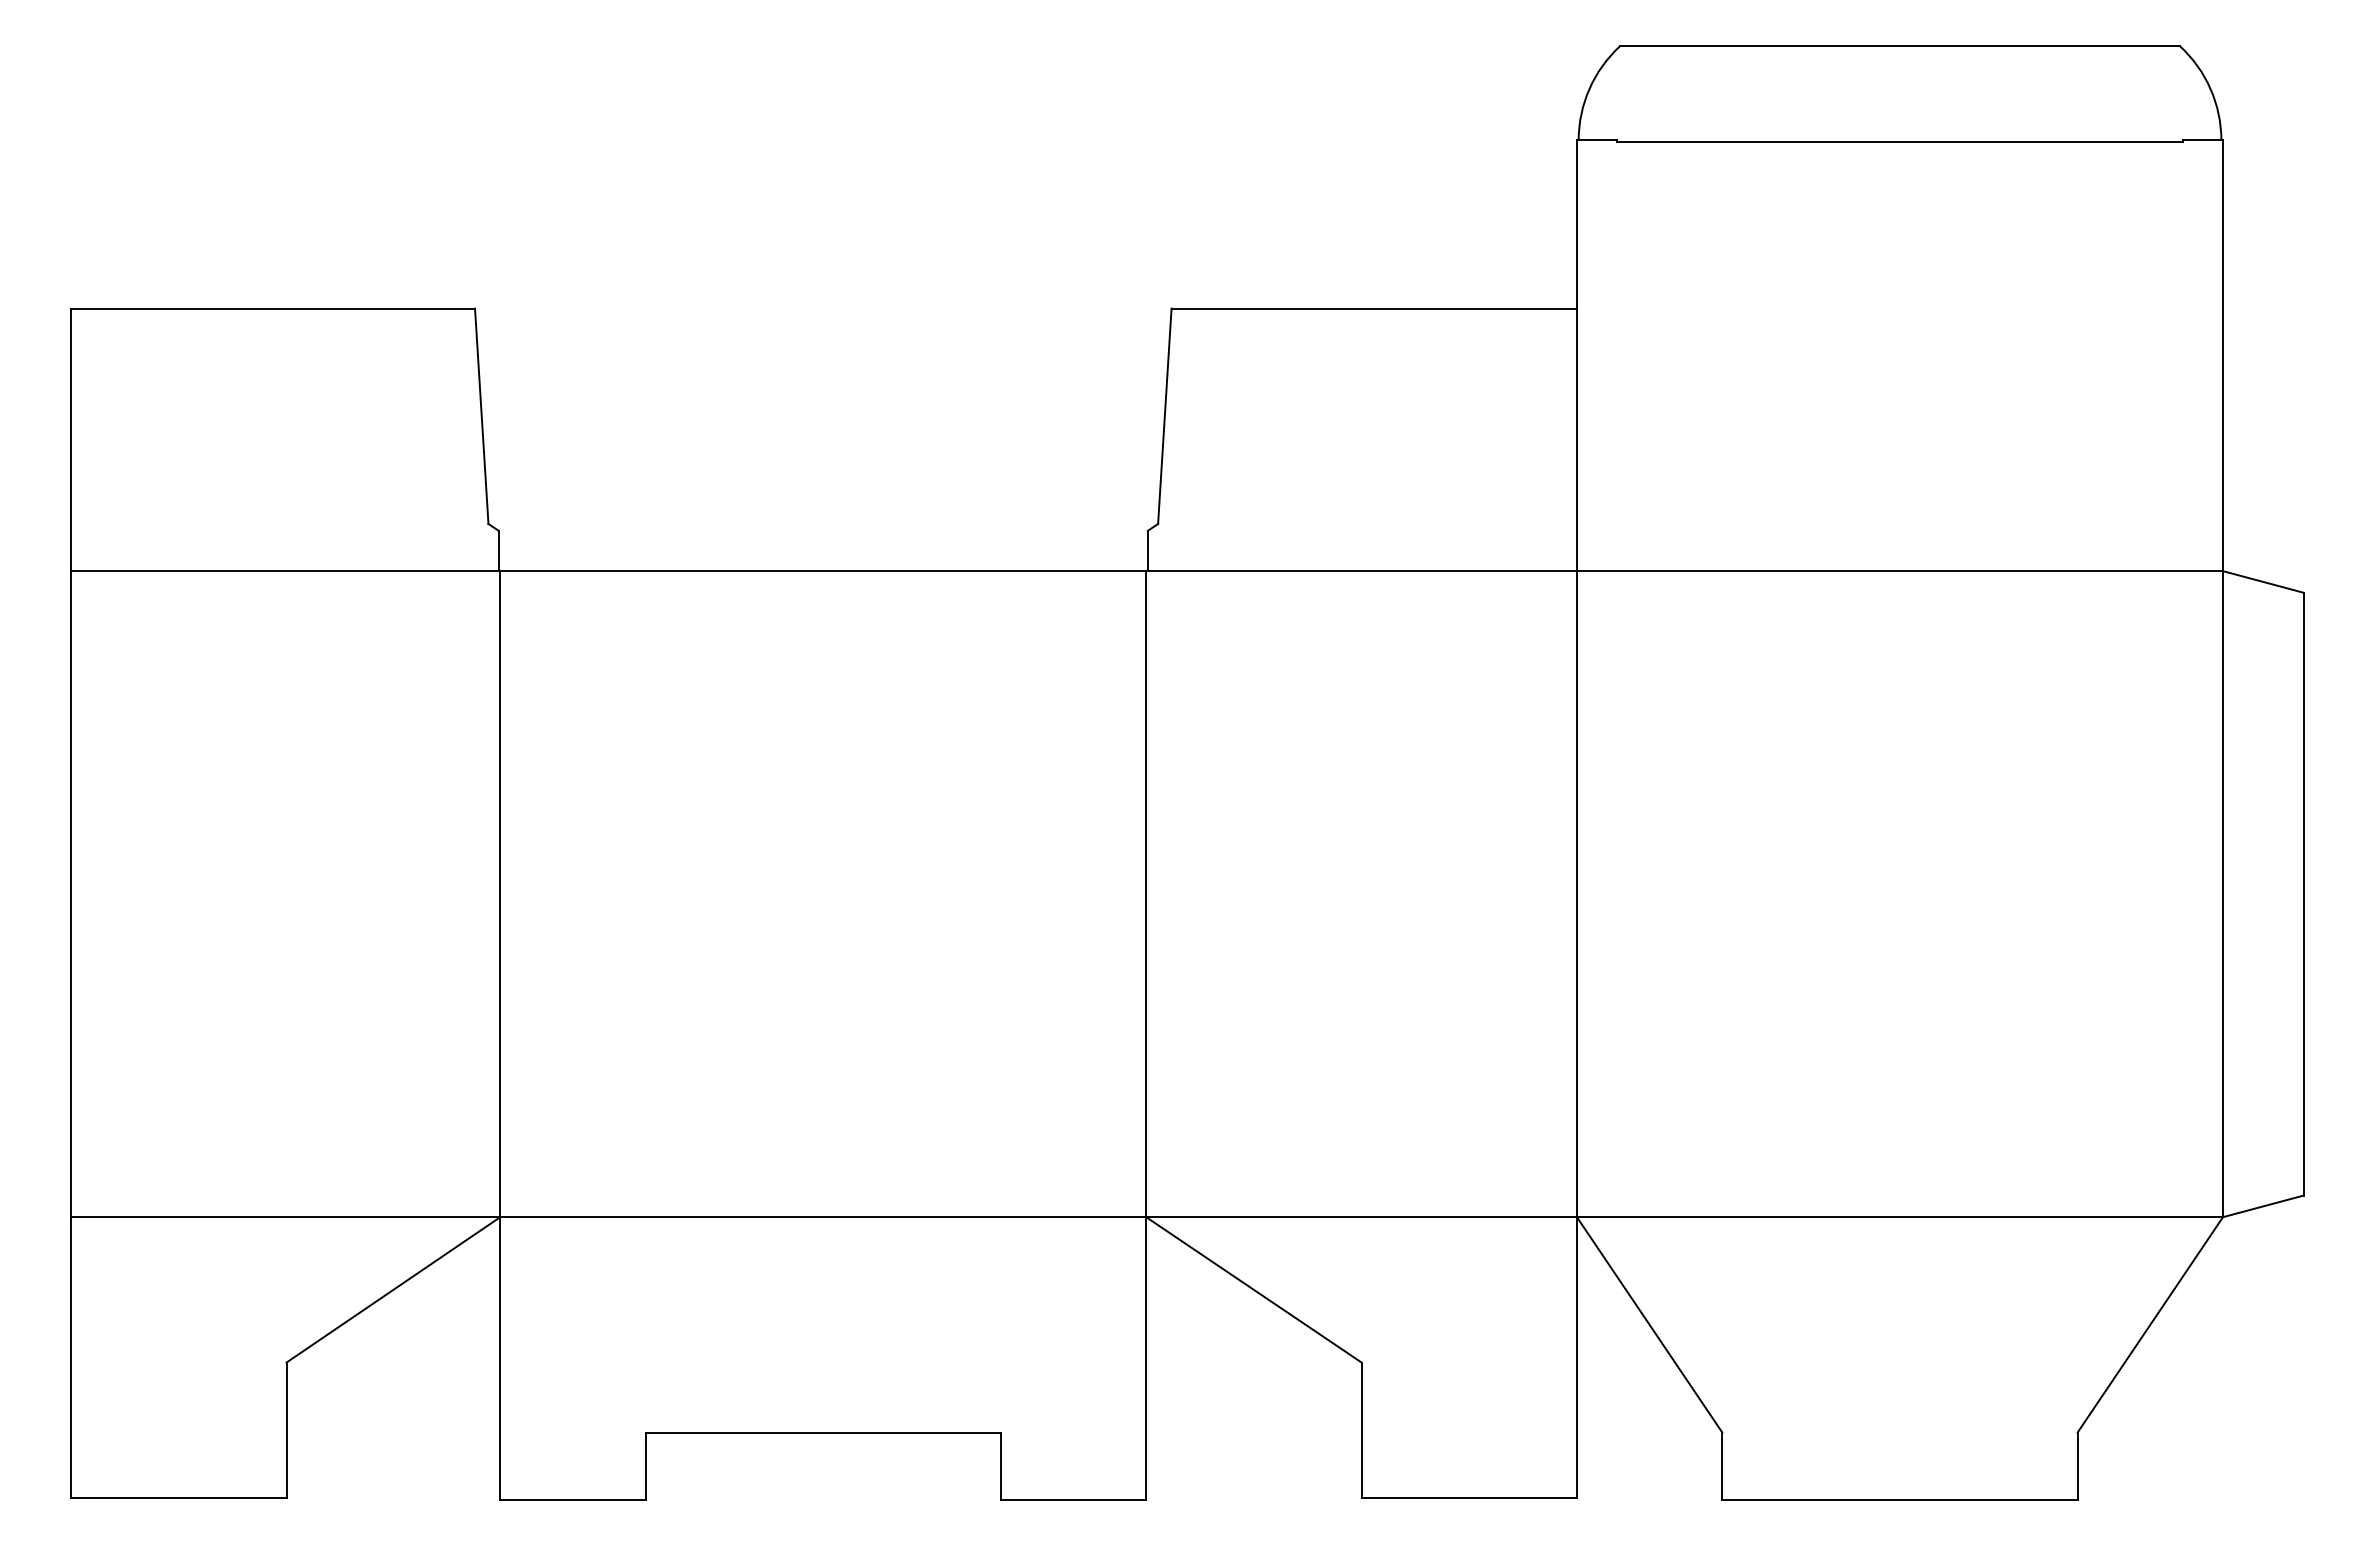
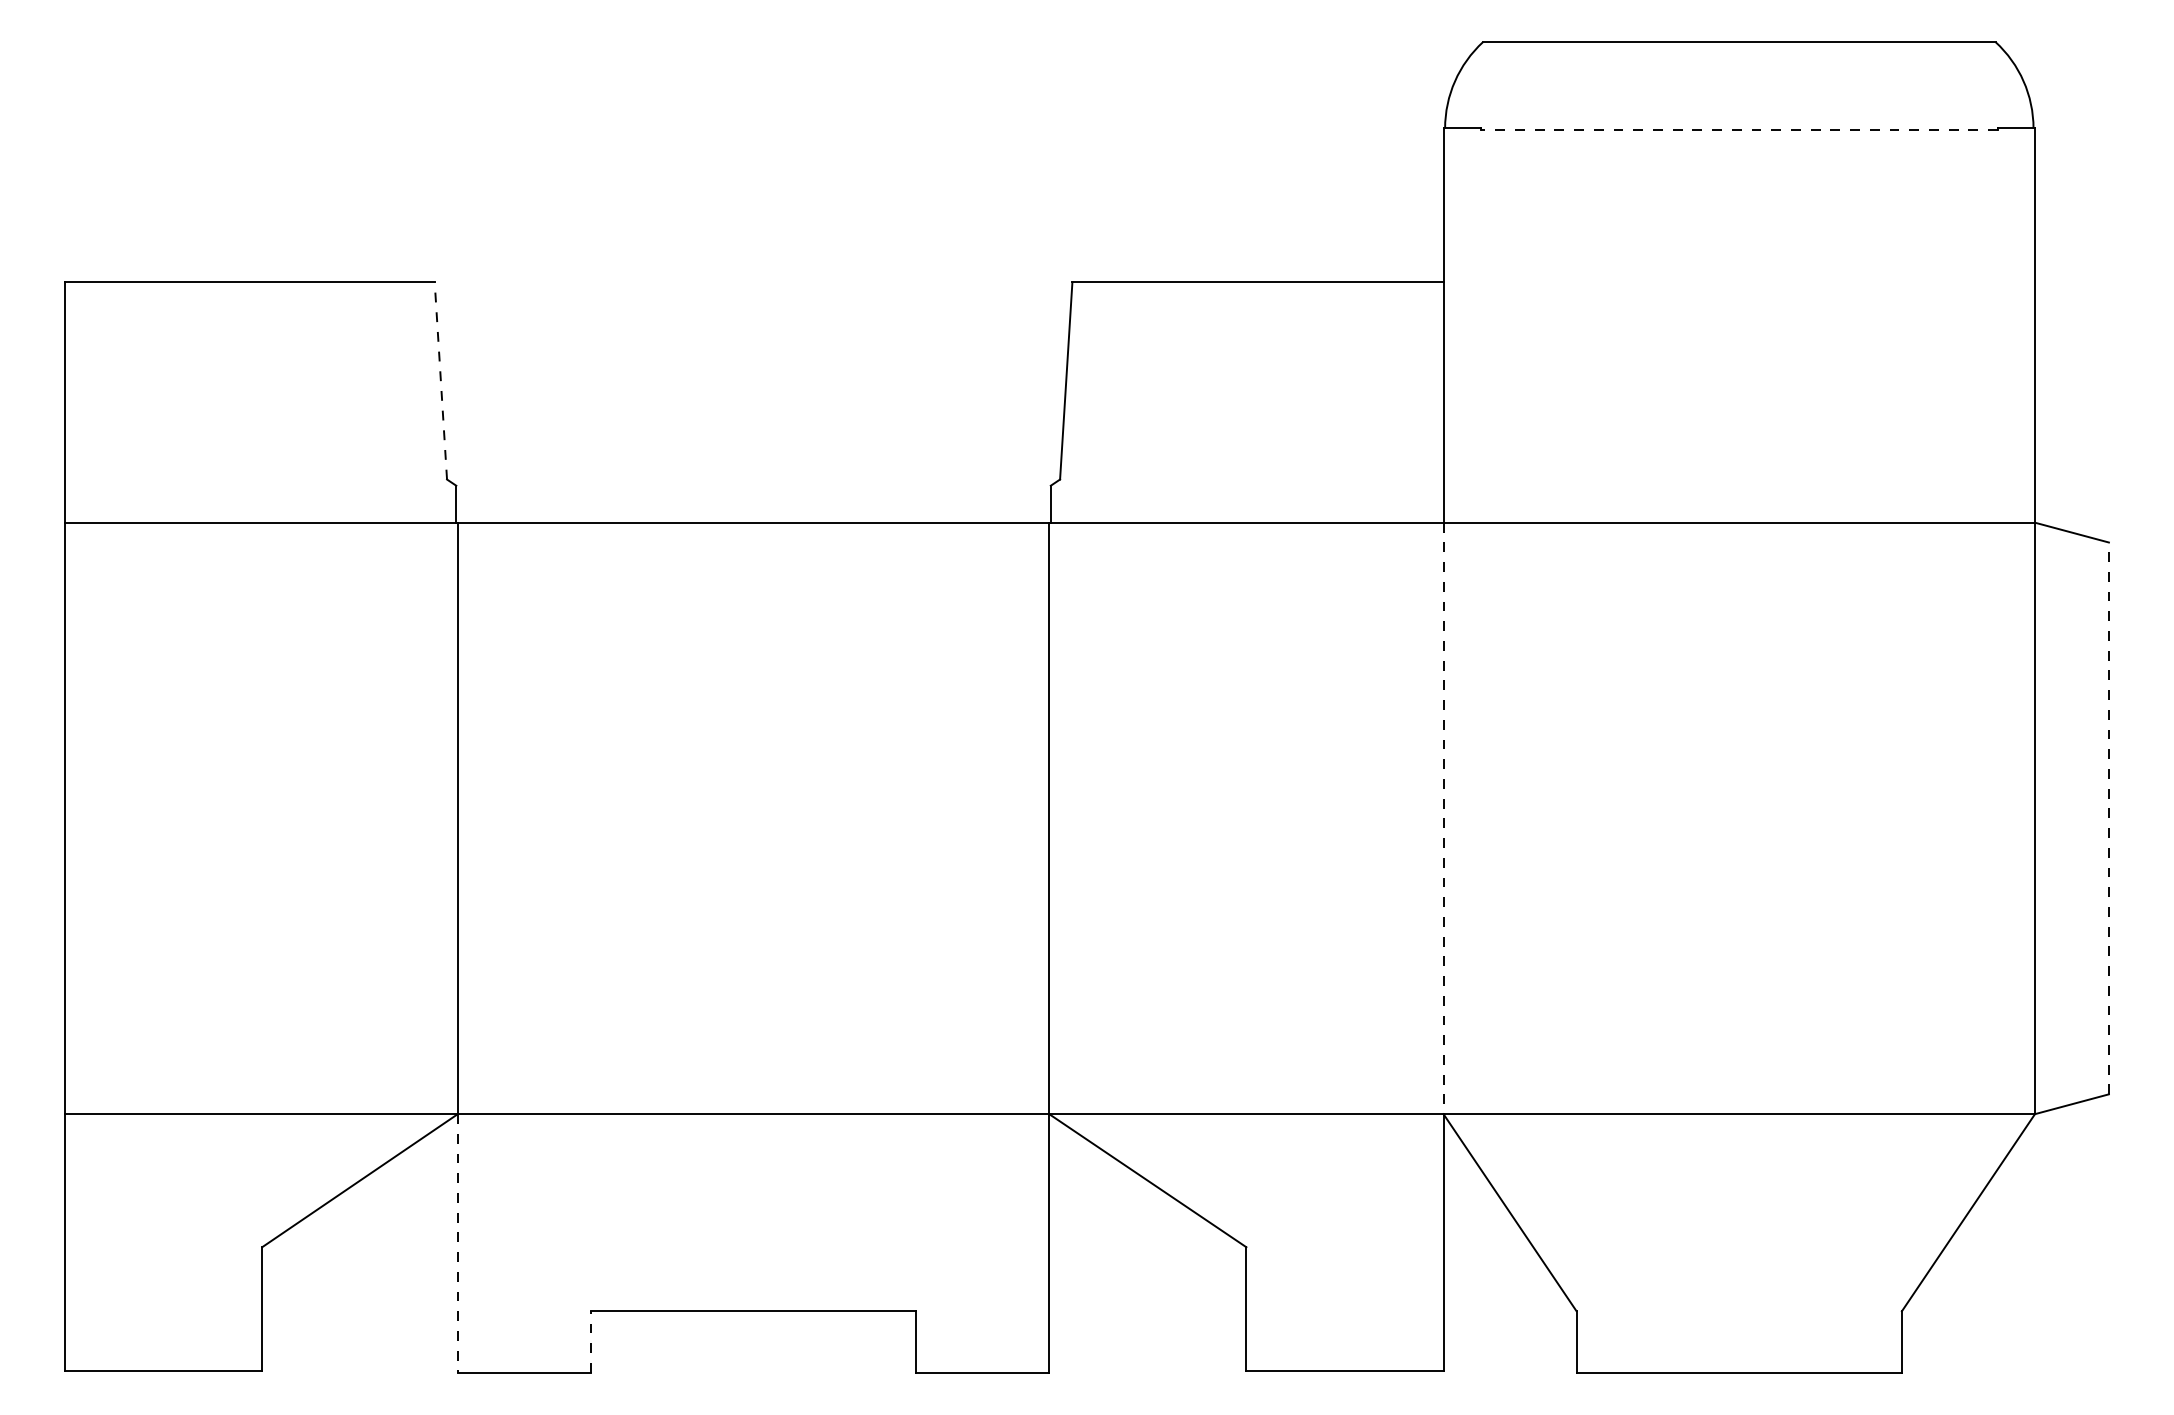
line: (1899, 142) -> (1738, 130), solid -> dashed
line: (481, 416) -> (440, 381), solid -> dashed
line: (2303, 893) -> (2108, 817), solid -> dashed
line: (1576, 894) -> (1443, 818), solid -> dashed
line: (500, 1359) -> (458, 1244), solid -> dashed
line: (645, 1466) -> (590, 1342), solid -> dashed

